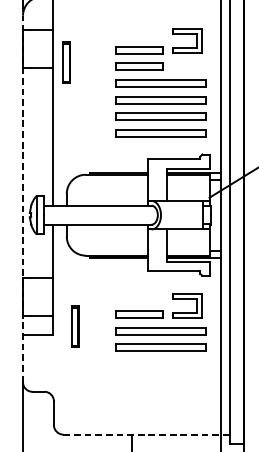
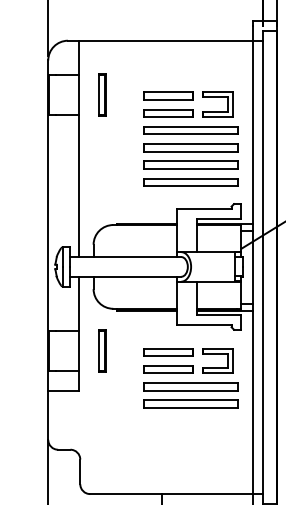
part: (186, 34) -> (217, 97), moved
part: (66, 62) -> (102, 94), moved
line: (23, 199) -> (48, 250), dashed -> solid
part: (139, 297) -> (168, 352), added
part: (75, 325) -> (102, 350), moved
line: (146, 435) -> (176, 494), dashed -> solid

